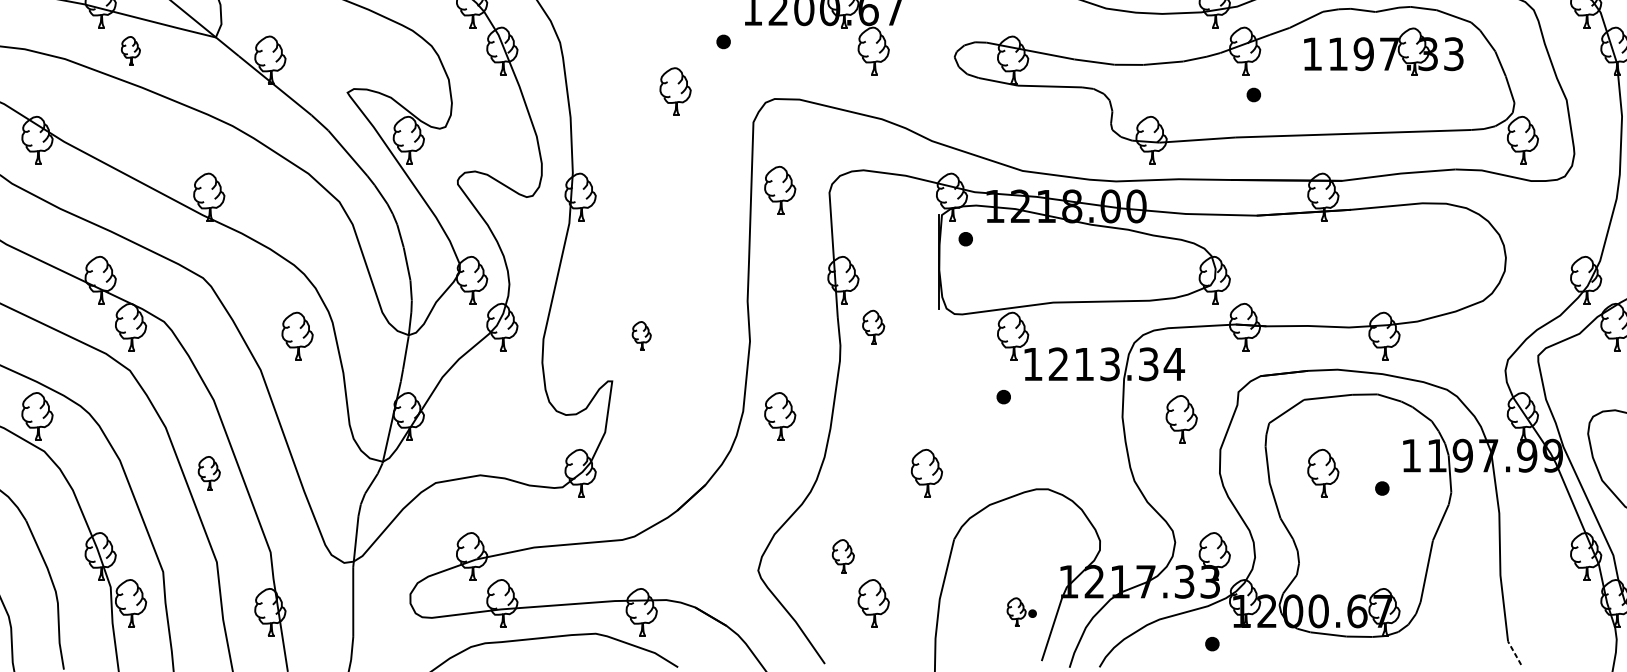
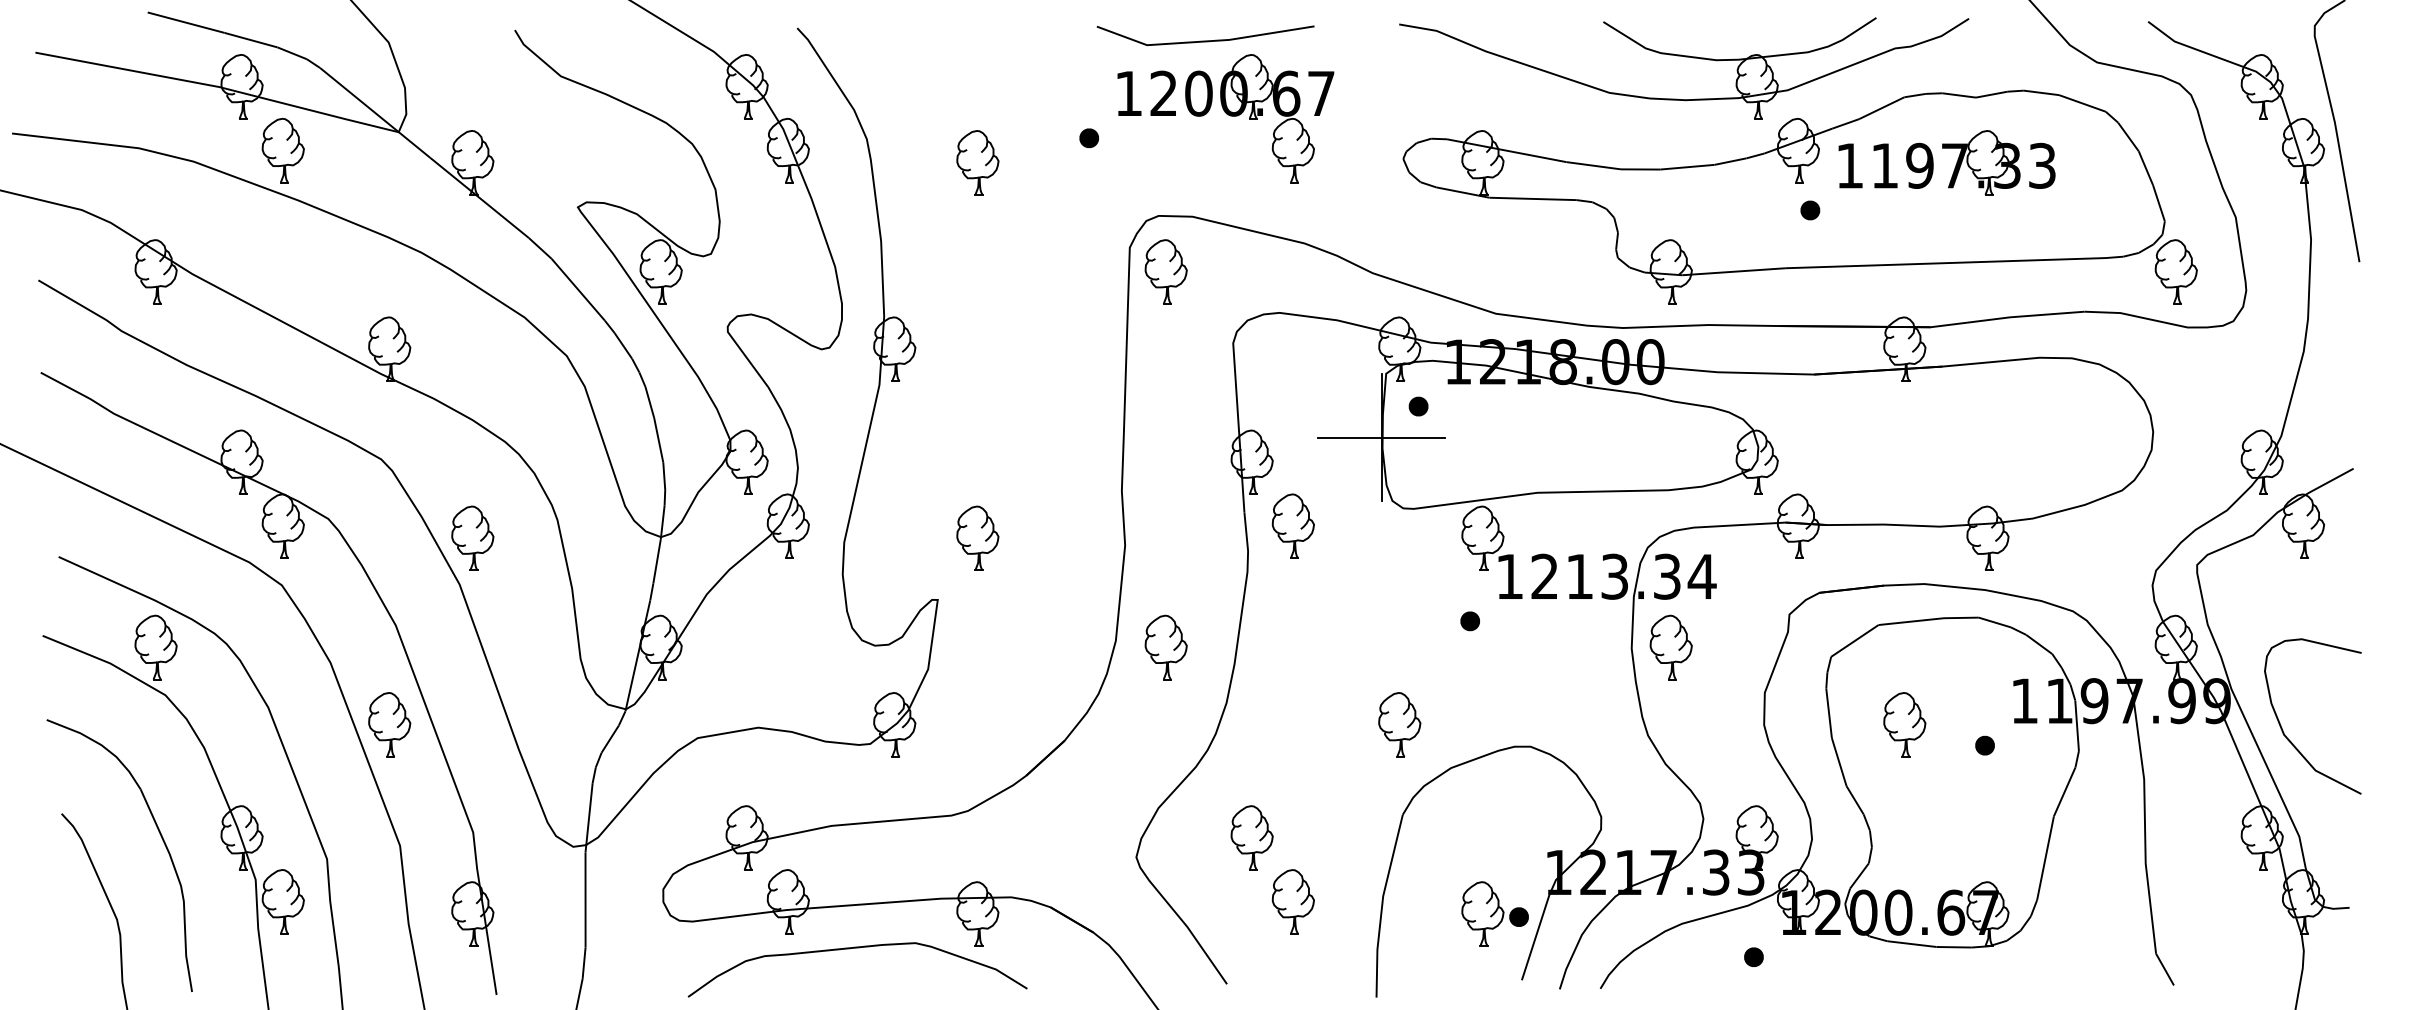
part: (130, 50) -> (282, 150), size x1.67
part: (1389, 55) -> (1954, 167), moved
part: (675, 91) -> (977, 162), moved
part: (779, 189) -> (1165, 271), moved
line: (938, 261) -> (1381, 437), added
part: (873, 326) -> (1292, 525), size x1.43
part: (297, 335) -> (472, 537), moved
part: (641, 335) -> (977, 537), size x1.67
part: (1181, 419) -> (1670, 647), moved
part: (209, 472) -> (389, 724), size x1.43
part: (926, 472) -> (1399, 724), moved
part: (842, 556) -> (1251, 837), size x1.43
part: (1021, 611) -> (1494, 913), size x1.67
line: (1514, 653) -> (2164, 969), dashed -> solid

